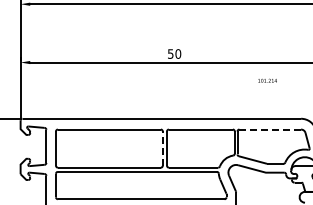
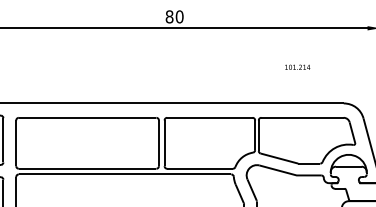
text: (170, 53) -> (169, 16), 50 -> 80
text: (267, 80) -> (297, 66), moved
line: (270, 129) -> (302, 117), dashed -> solid
line: (162, 148) -> (158, 143), dashed -> solid

